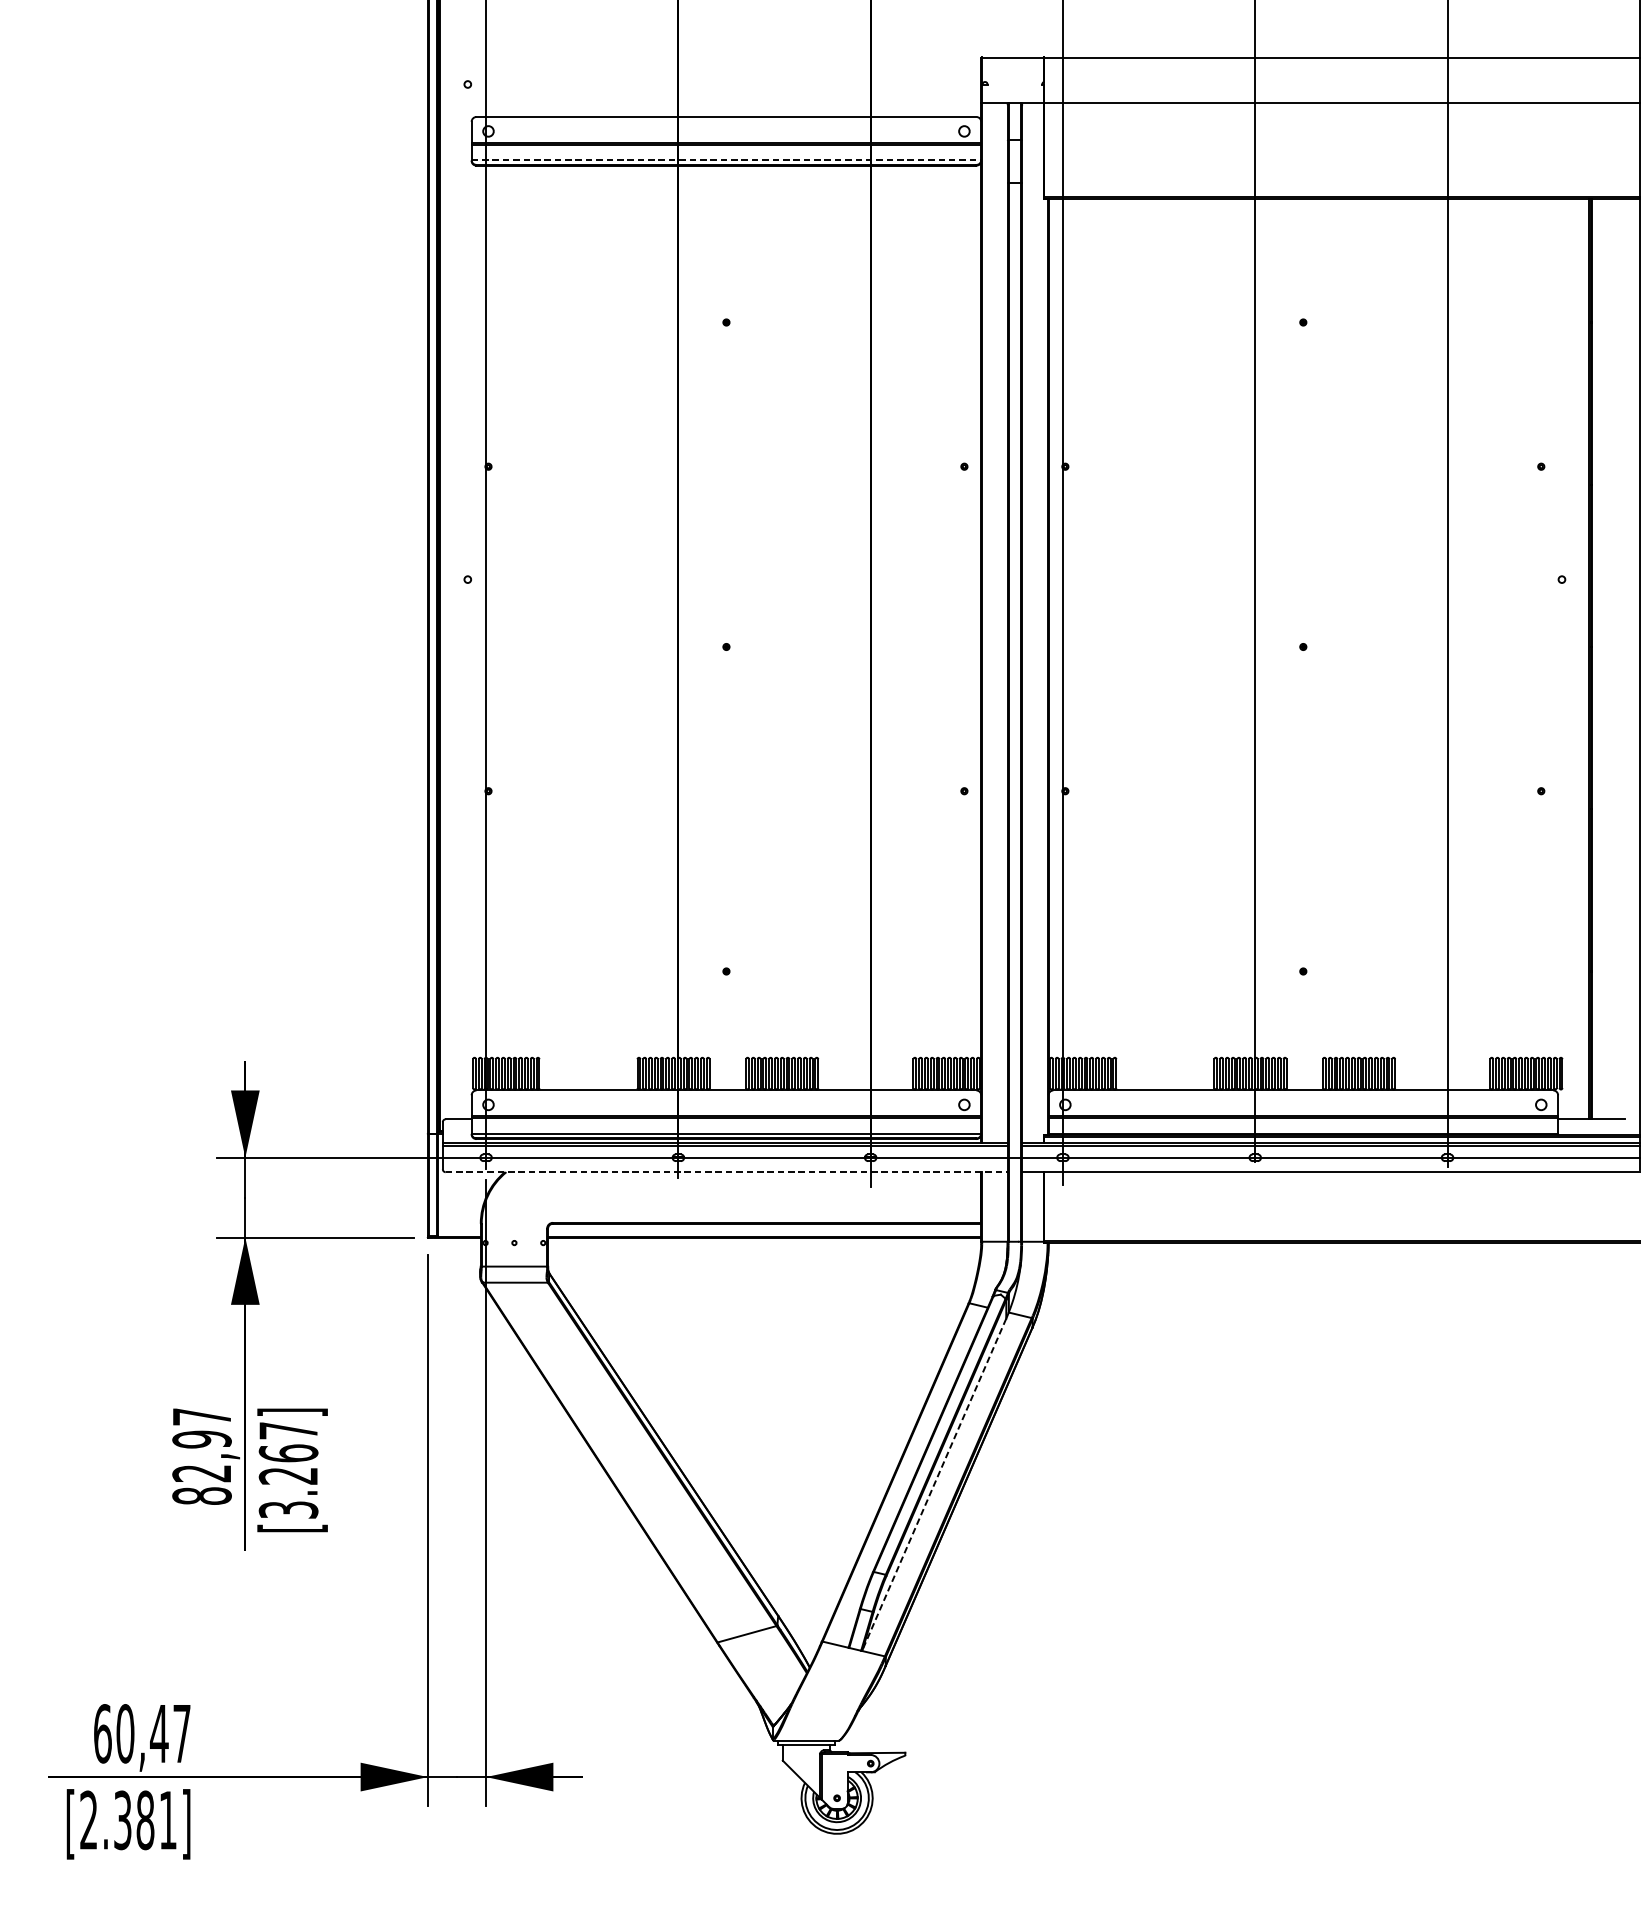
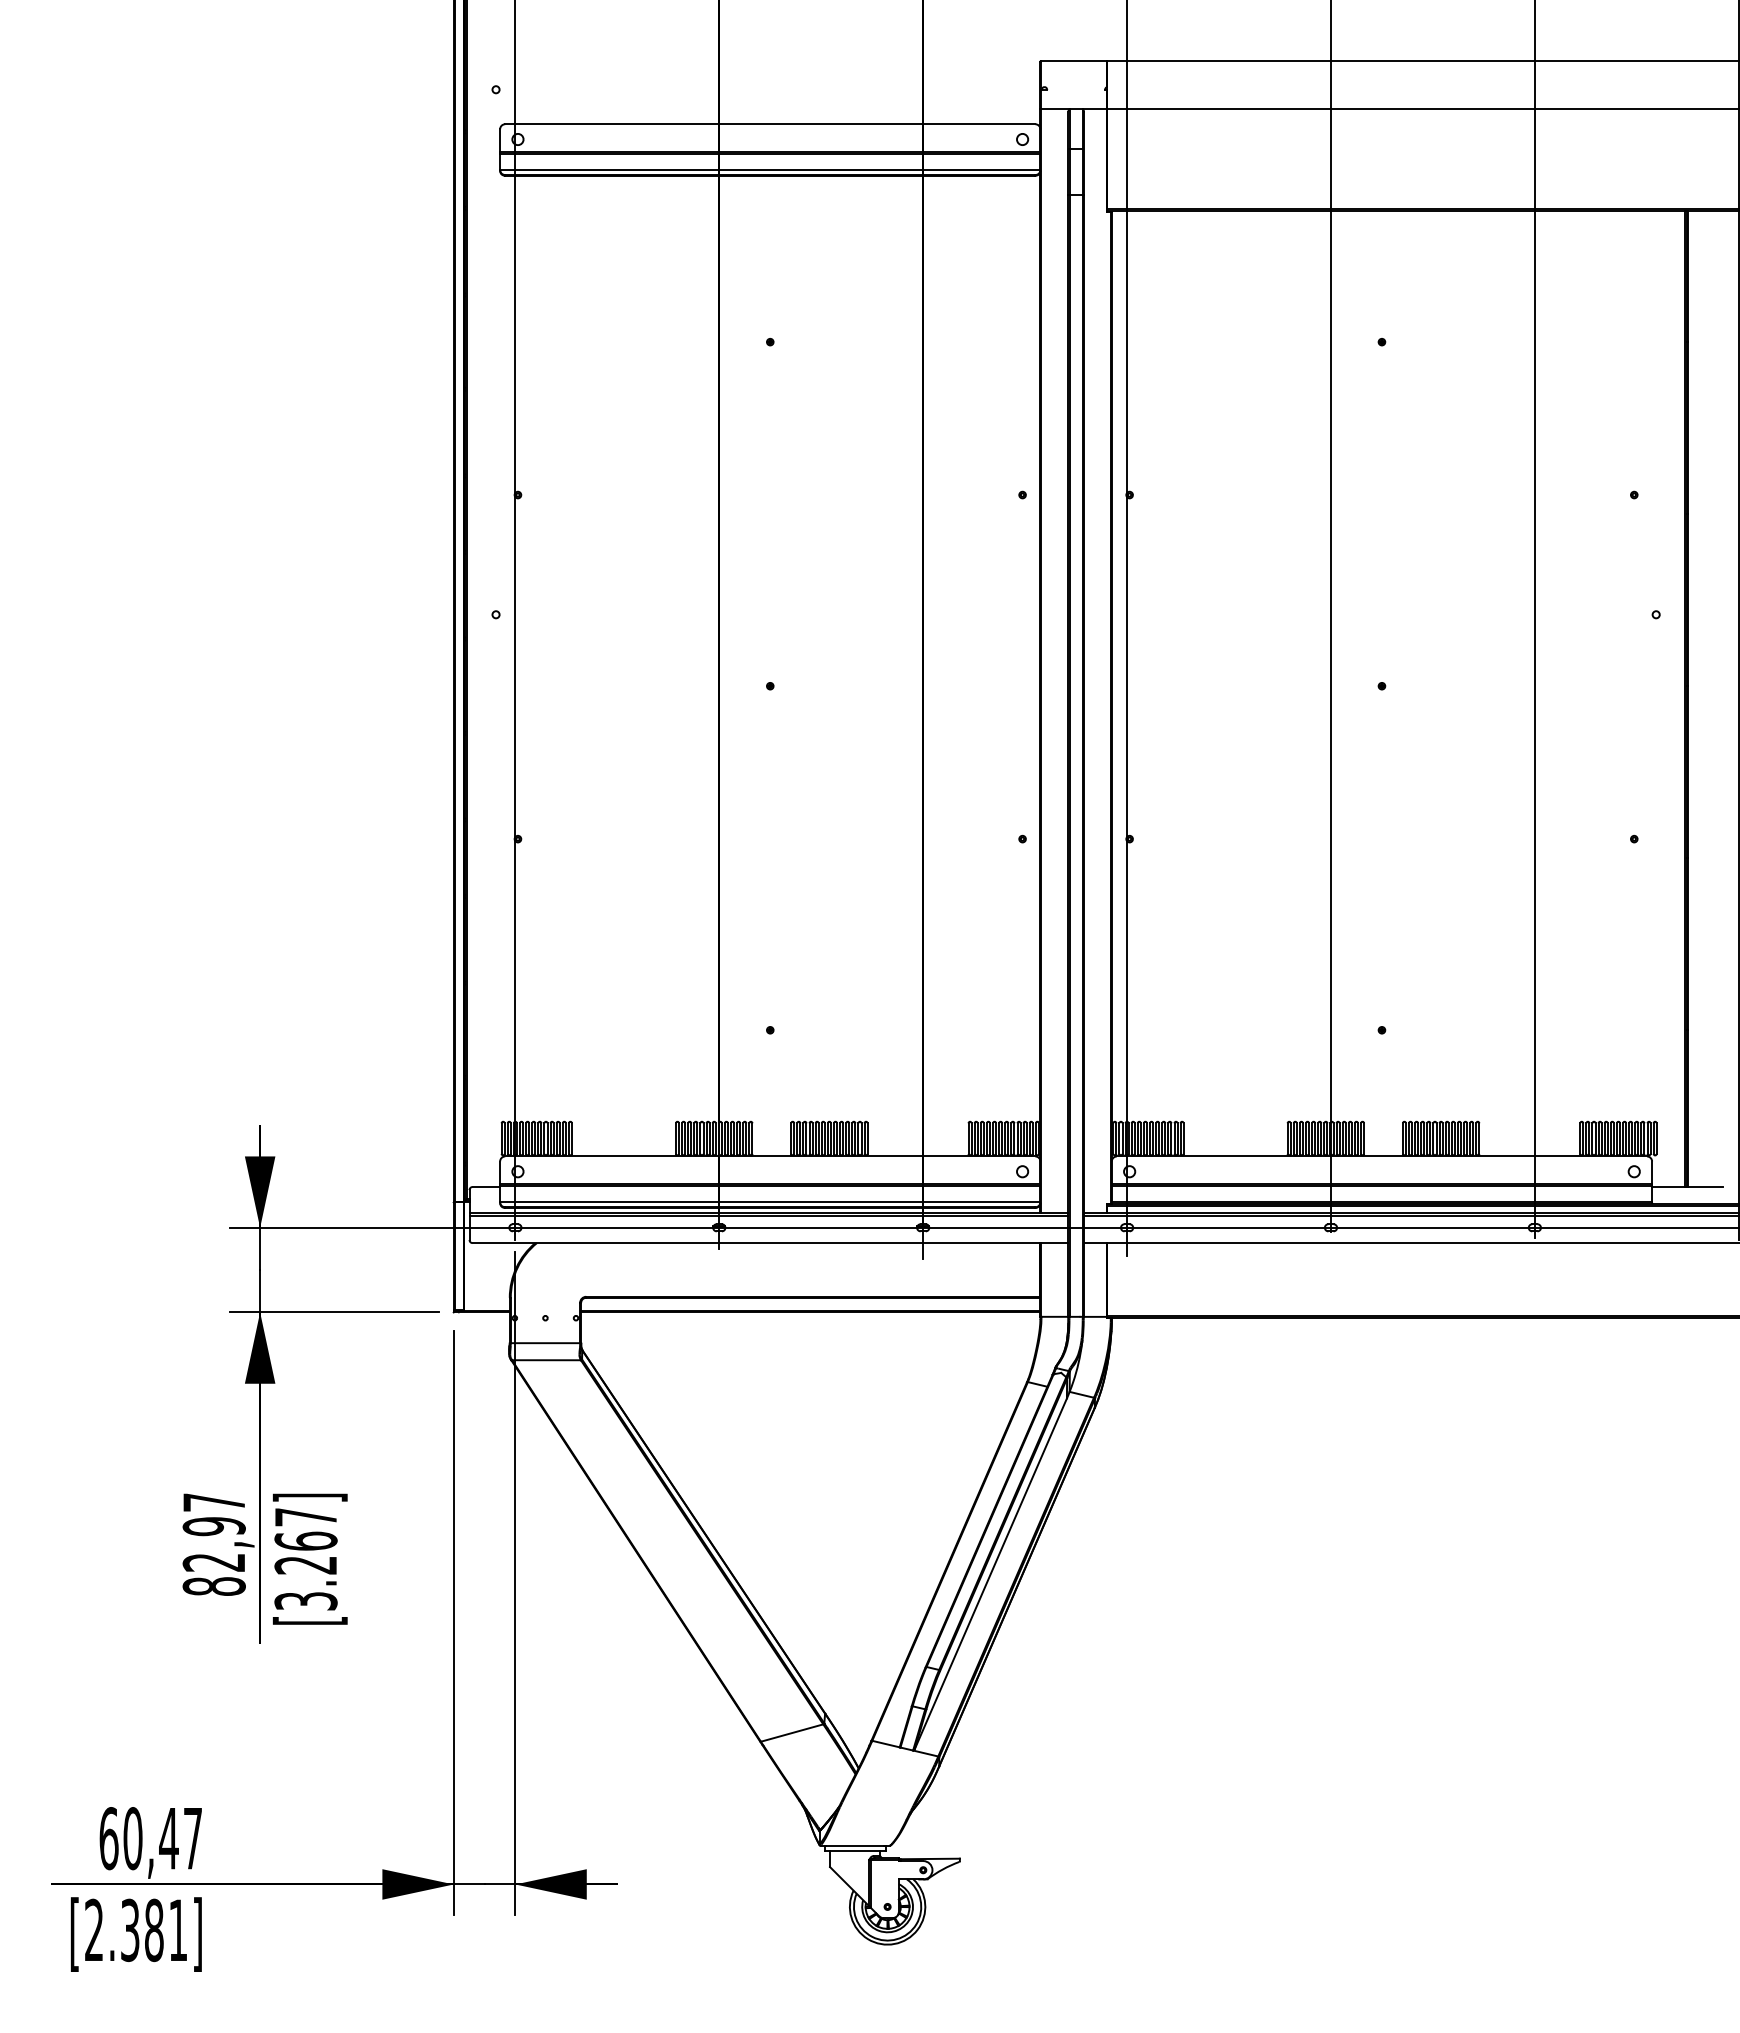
line: (726, 160) -> (770, 170), dashed -> solid
line: (726, 1172) -> (770, 1243), dashed -> solid
line: (934, 1484) -> (990, 1574), dashed -> solid

